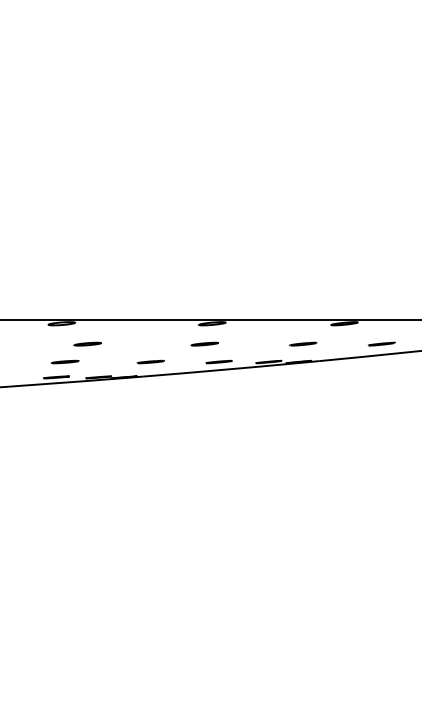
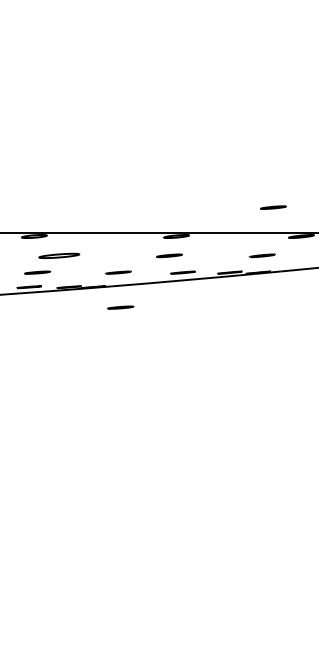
line: (314, 292) -> (273, 206), added
part: (87, 343) -> (58, 255), size x1.6
line: (153, 398) -> (120, 307), added

